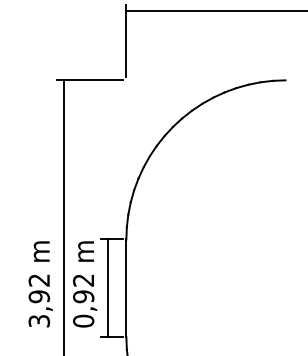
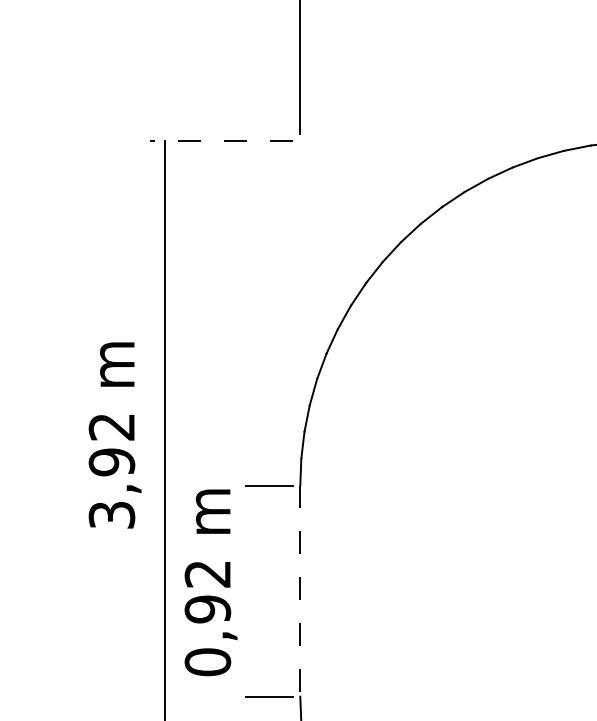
line: (89, 80) -> (220, 141), solid -> dashed
text: (40, 284) -> (114, 435), moved
line: (107, 288) -> (259, 591), removed
line: (126, 288) -> (300, 591), solid -> dashed

